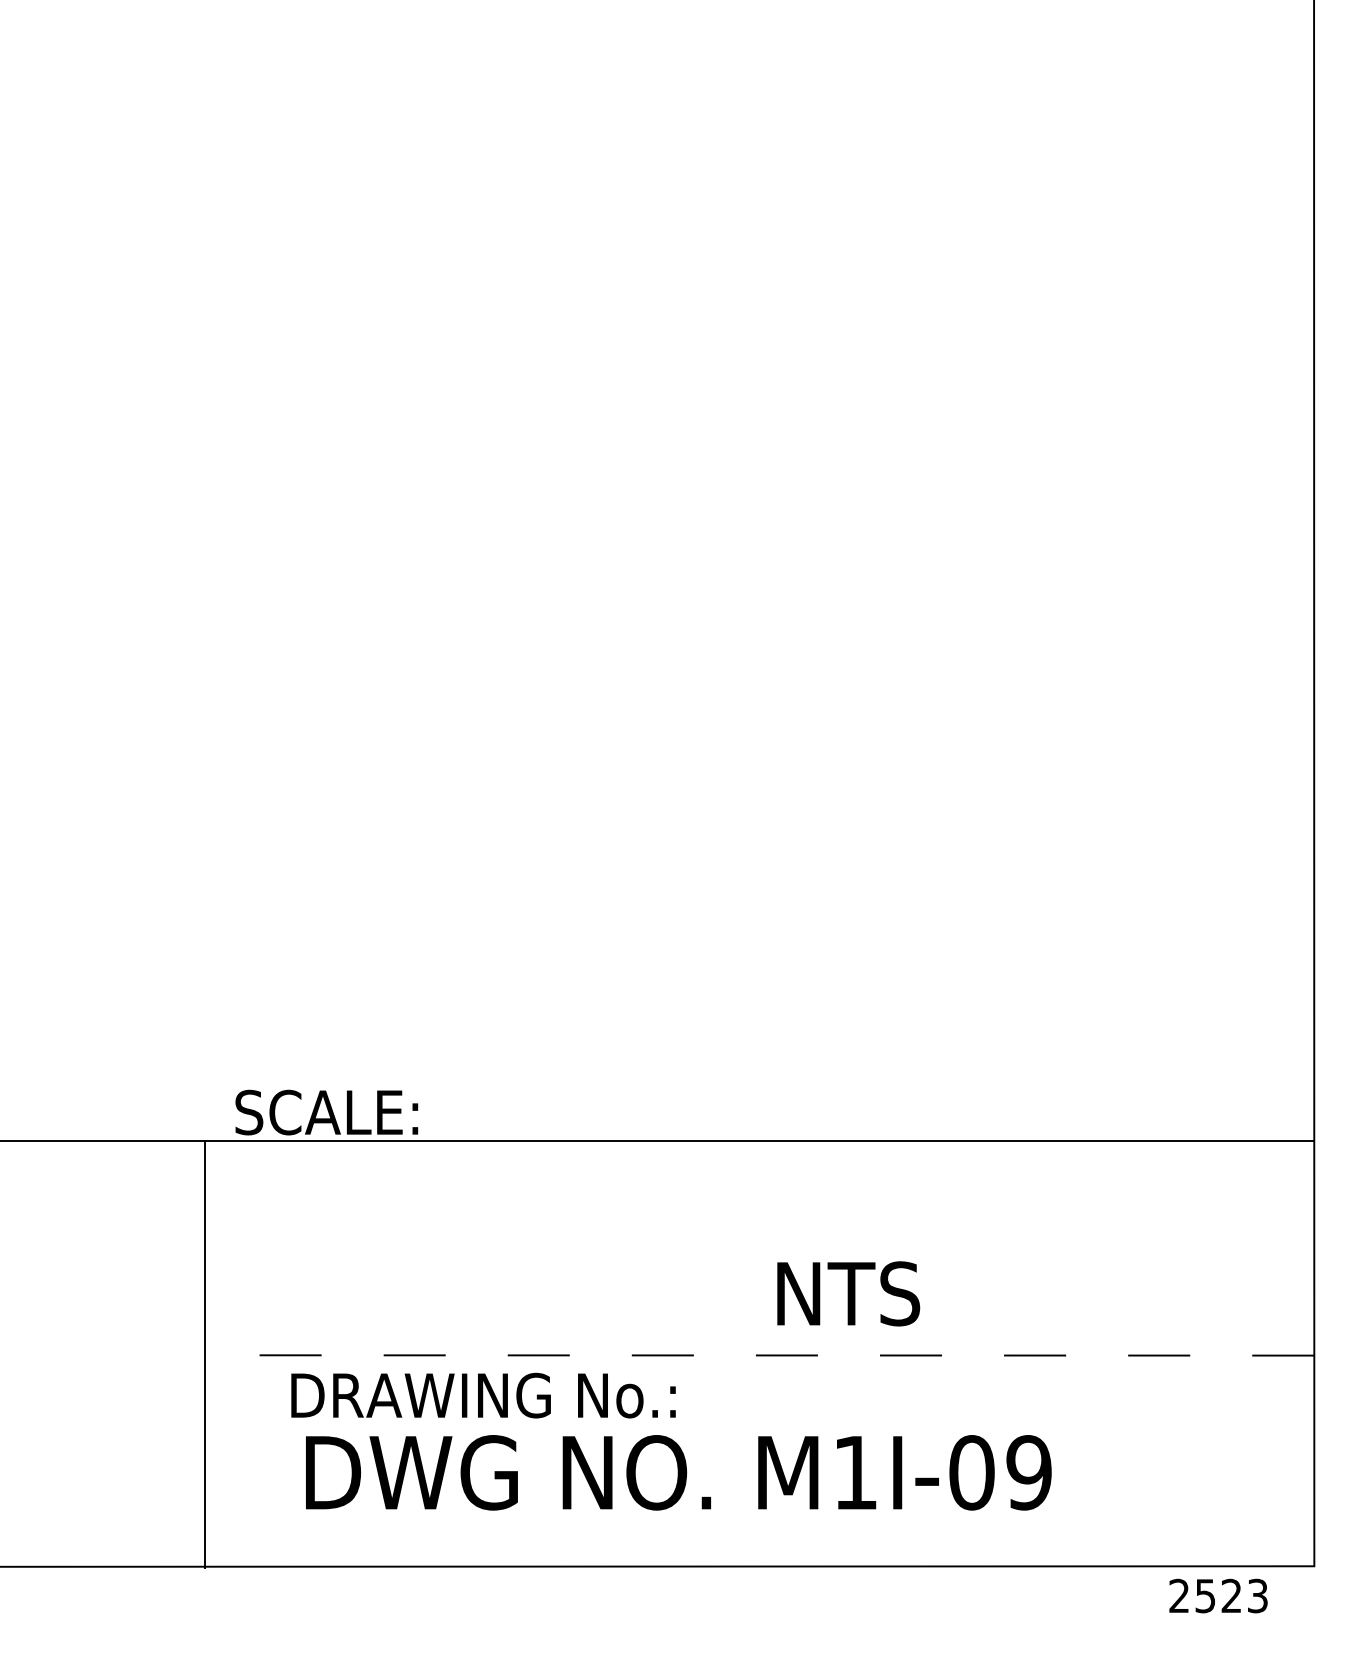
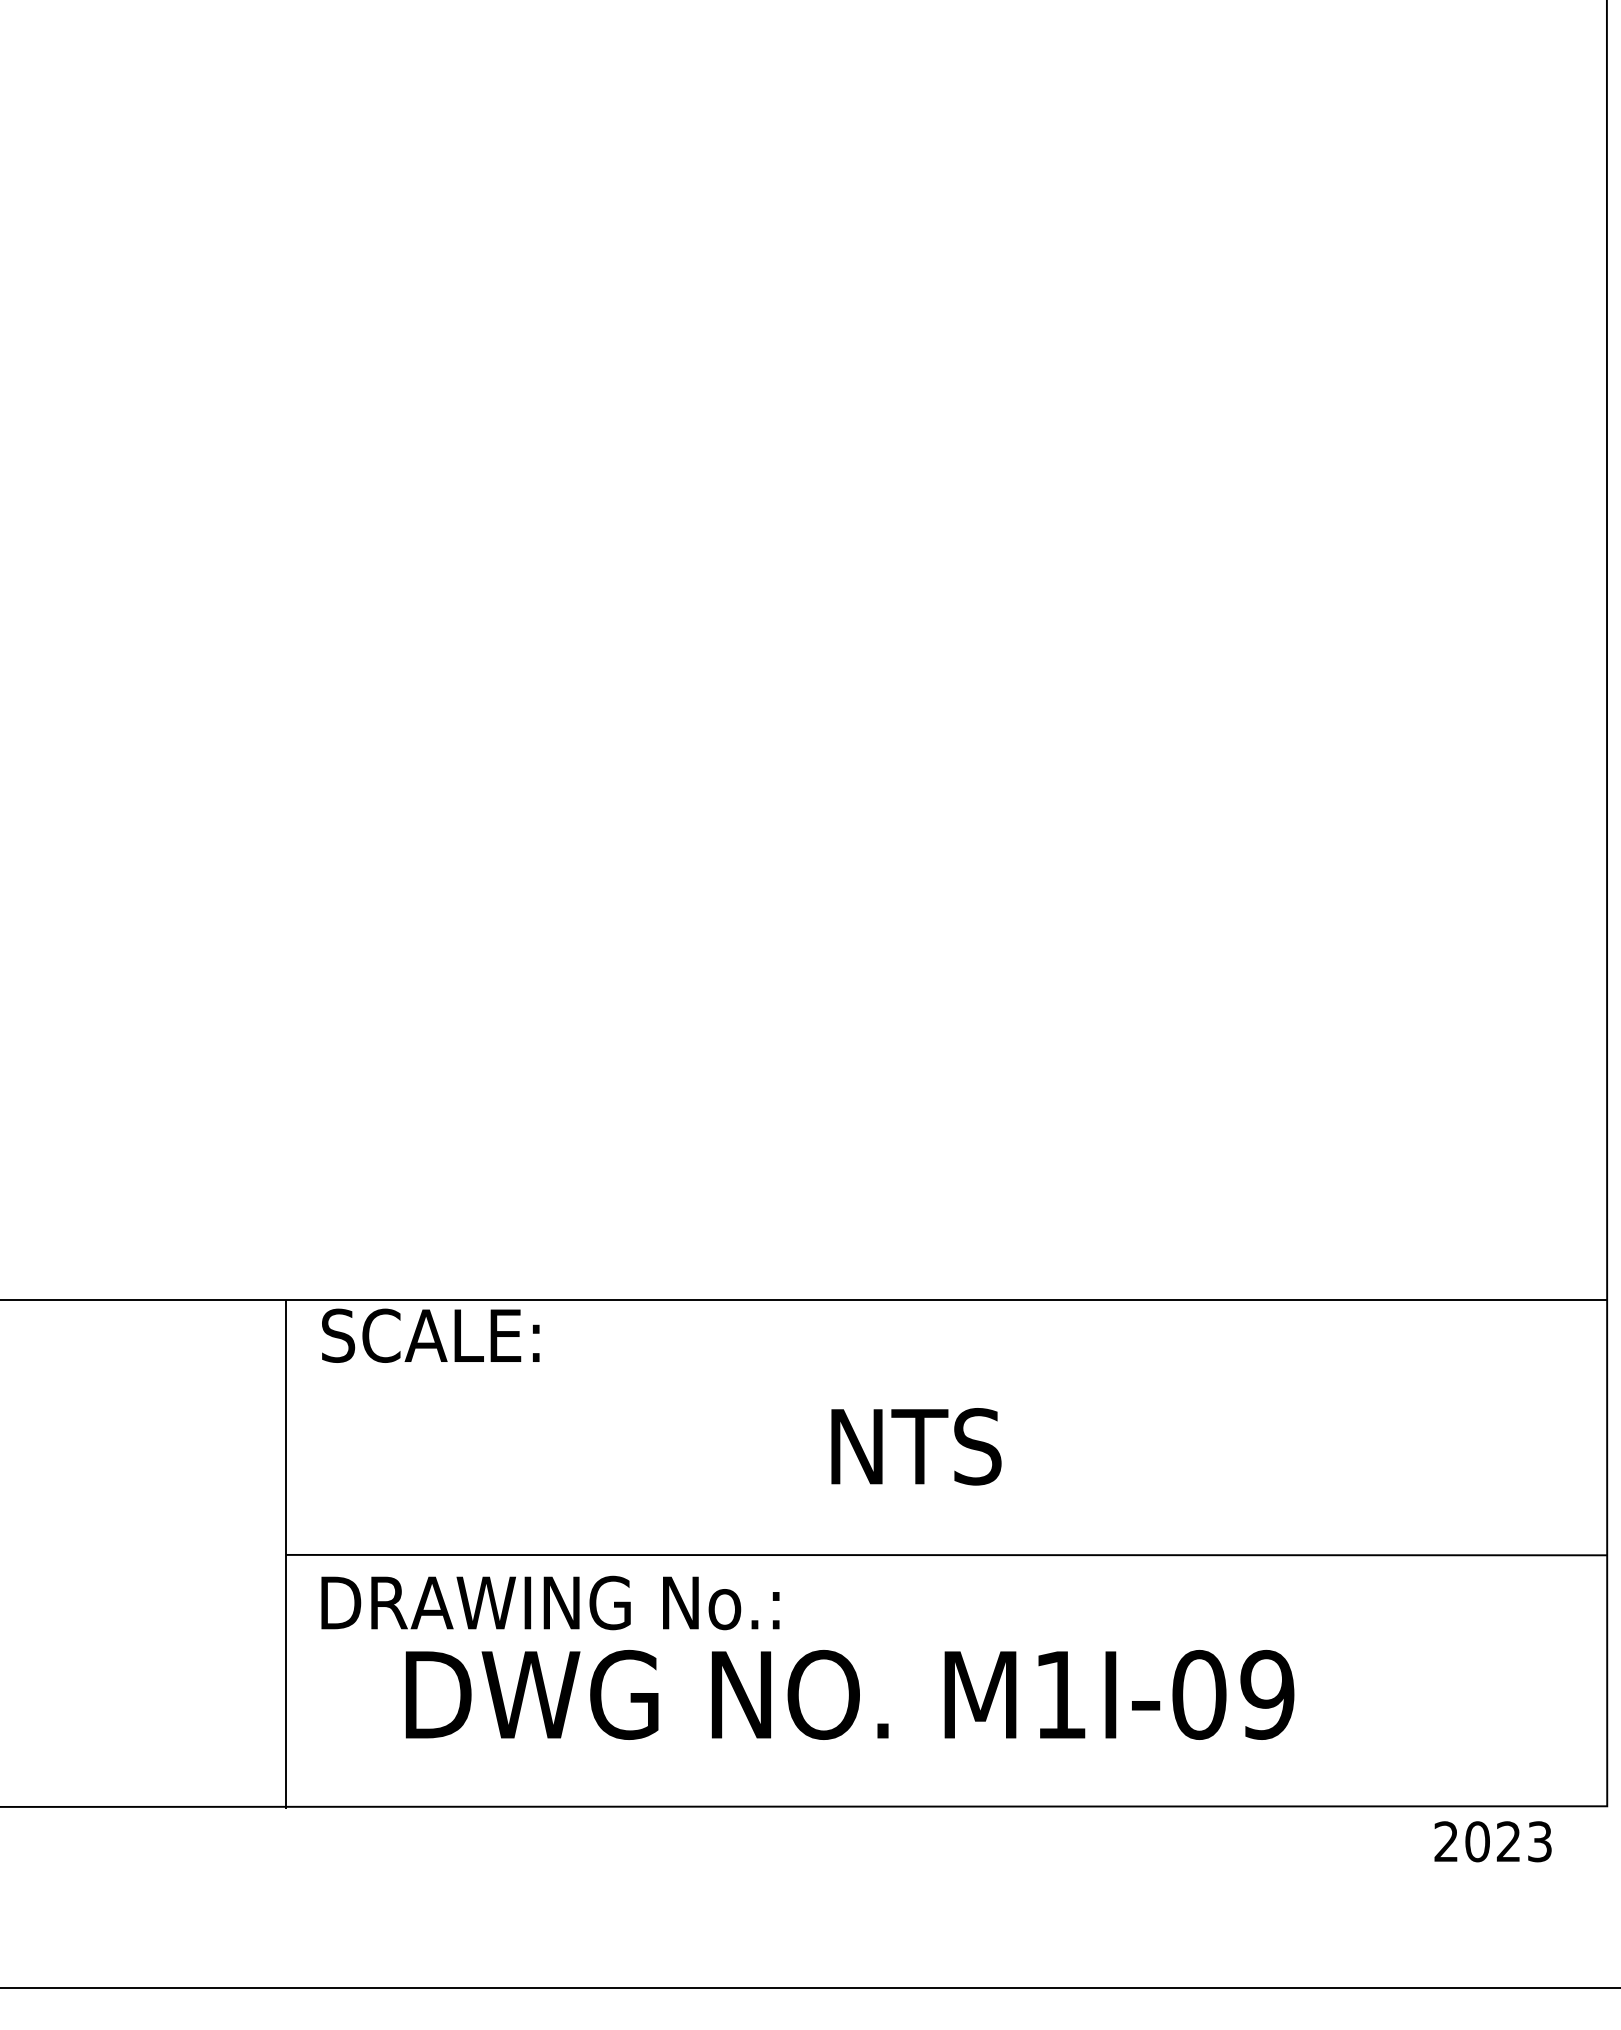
text: (326, 1112) -> (430, 1335), moved
text: (848, 1293) -> (916, 1446), moved
line: (759, 1355) -> (946, 1555), dashed -> solid
text: (483, 1395) -> (550, 1602), moved
text: (1205, 1595) -> (1477, 1841), 2523 -> 2023

